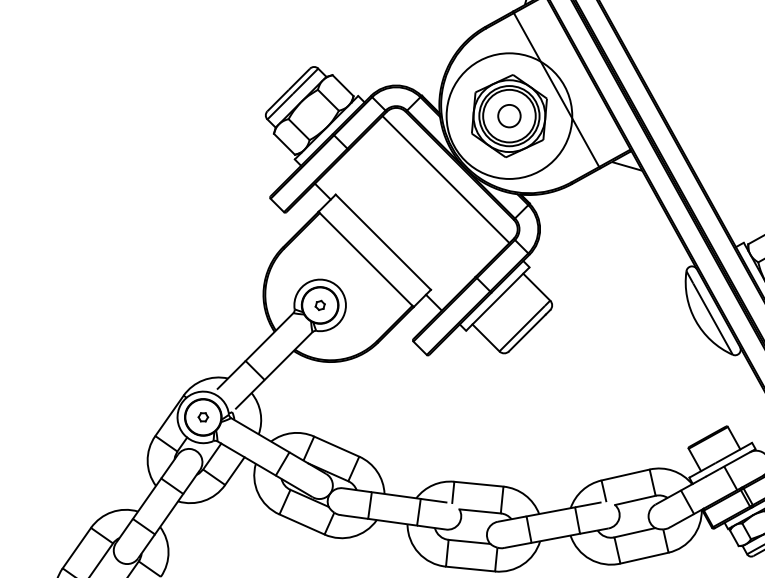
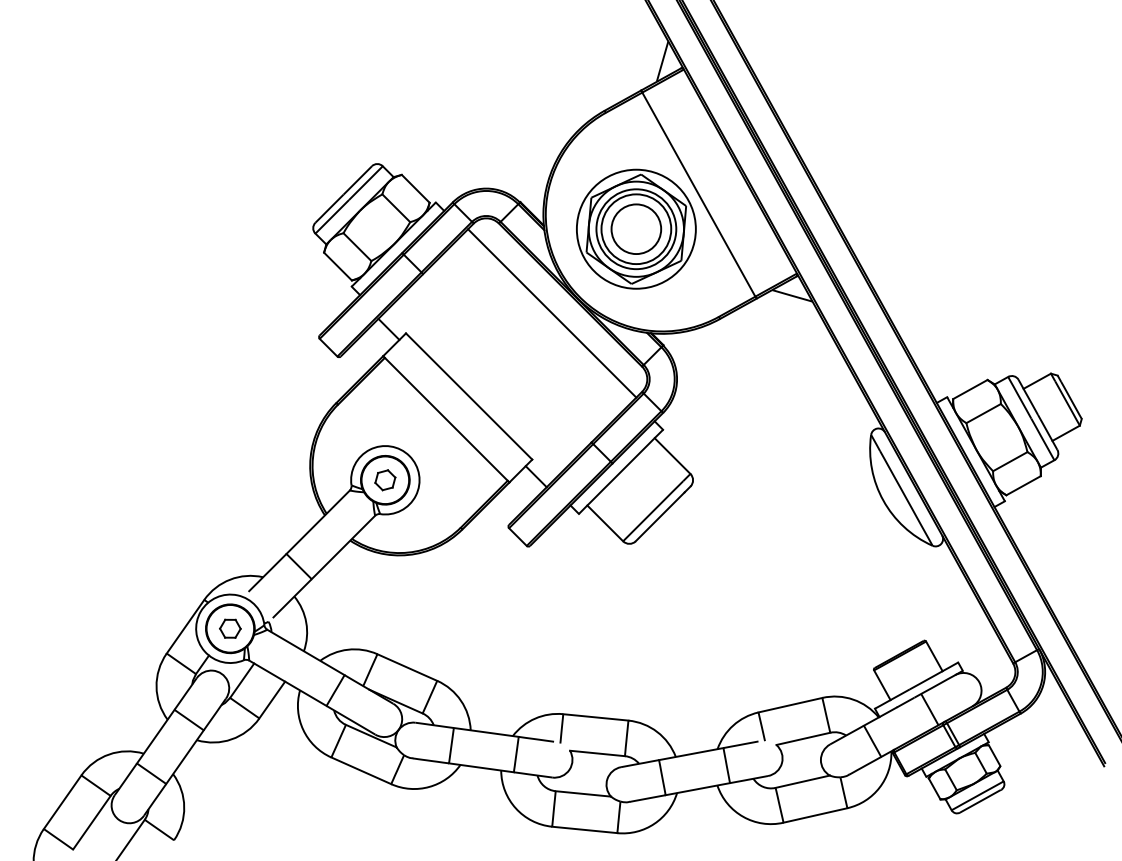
circle: (508, 115) -> (635, 228), size x0.71
circle: (509, 116) -> (636, 229), size x1.67
part: (320, 305) -> (385, 480), size x1.67
part: (203, 417) -> (230, 628), size x1.67

